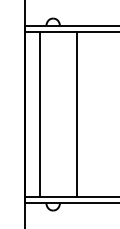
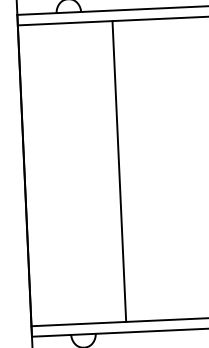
line: (40, 114) -> (53, 174), removed

